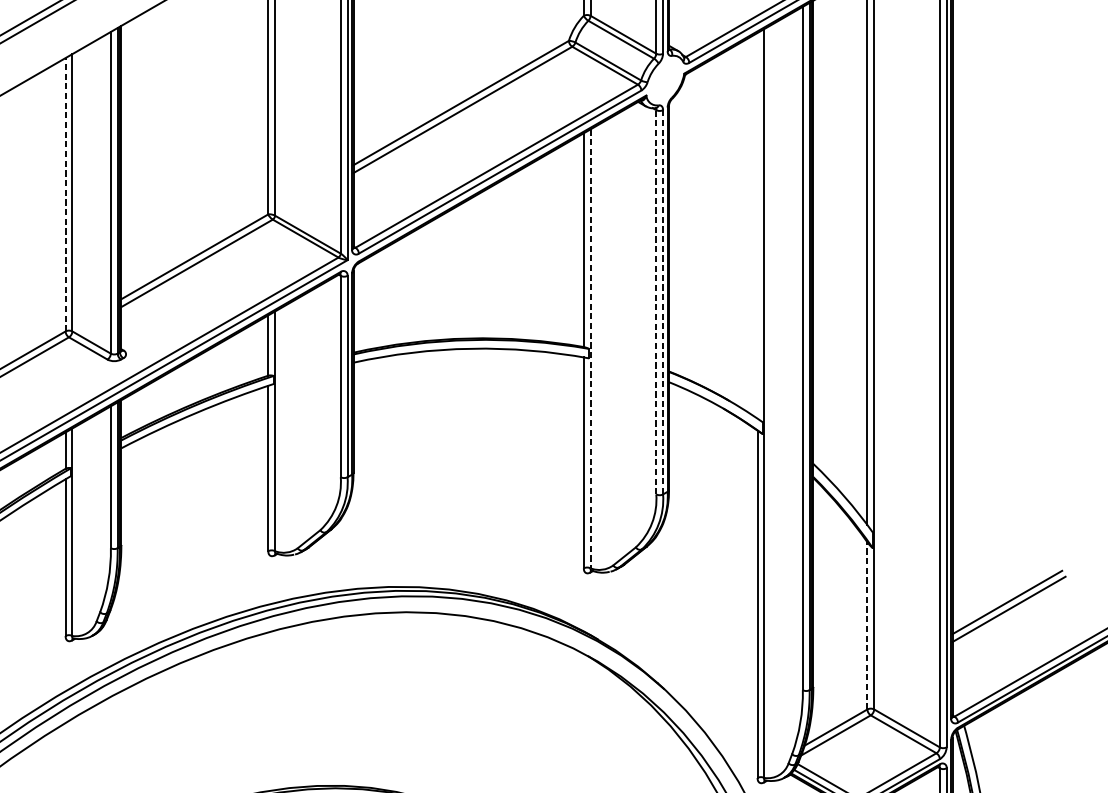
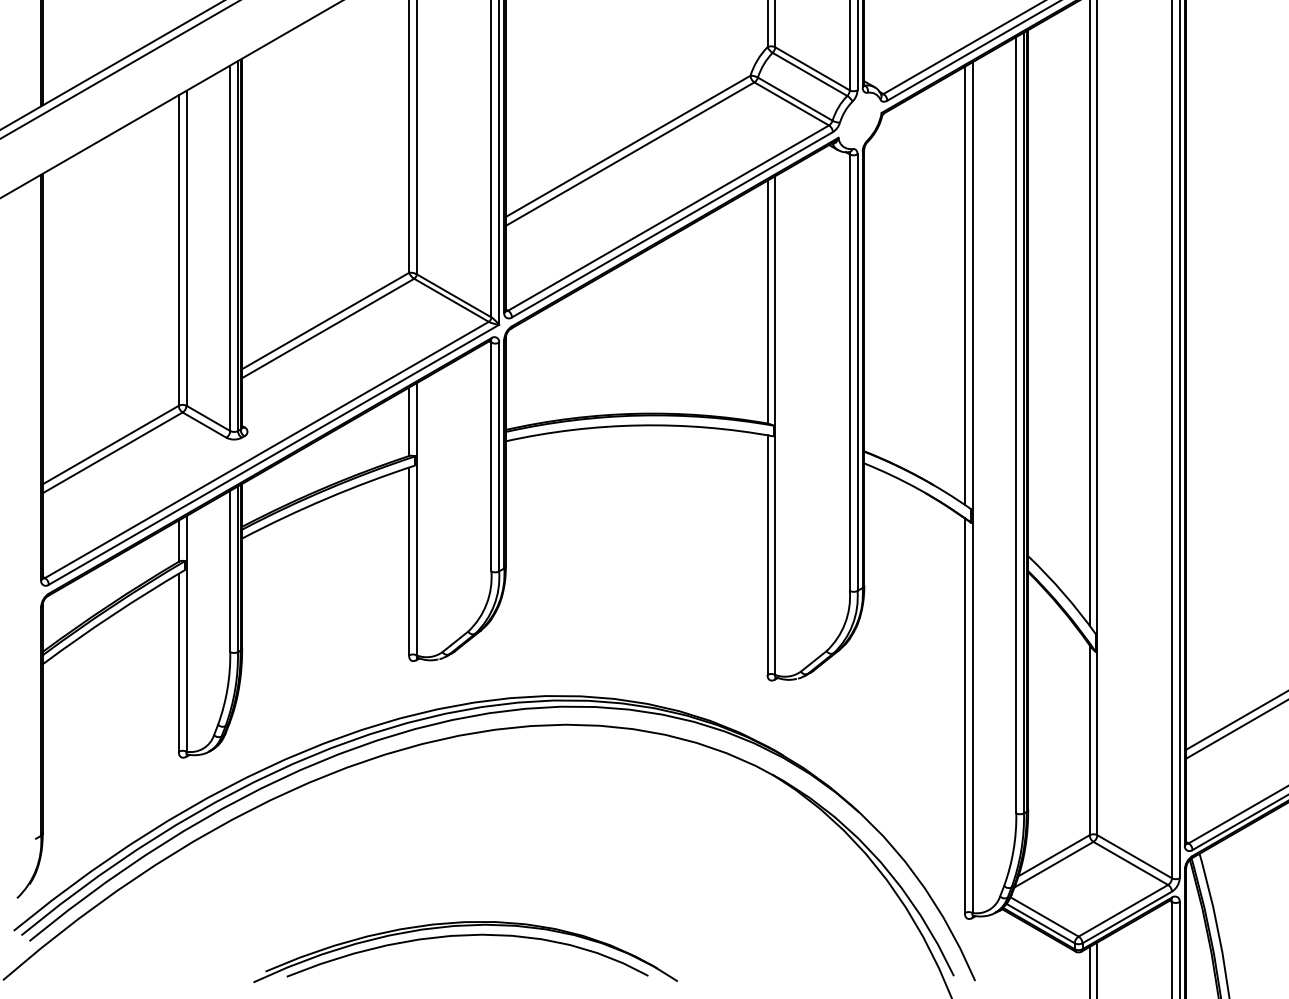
line: (65, 194) -> (178, 250), dashed -> solid
line: (757, 225) -> (964, 285), added
line: (656, 302) -> (849, 372), dashed -> solid
line: (663, 303) -> (857, 373), dashed -> solid
line: (590, 349) -> (775, 426), dashed -> solid
line: (867, 626) -> (1089, 740), dashed -> solid

